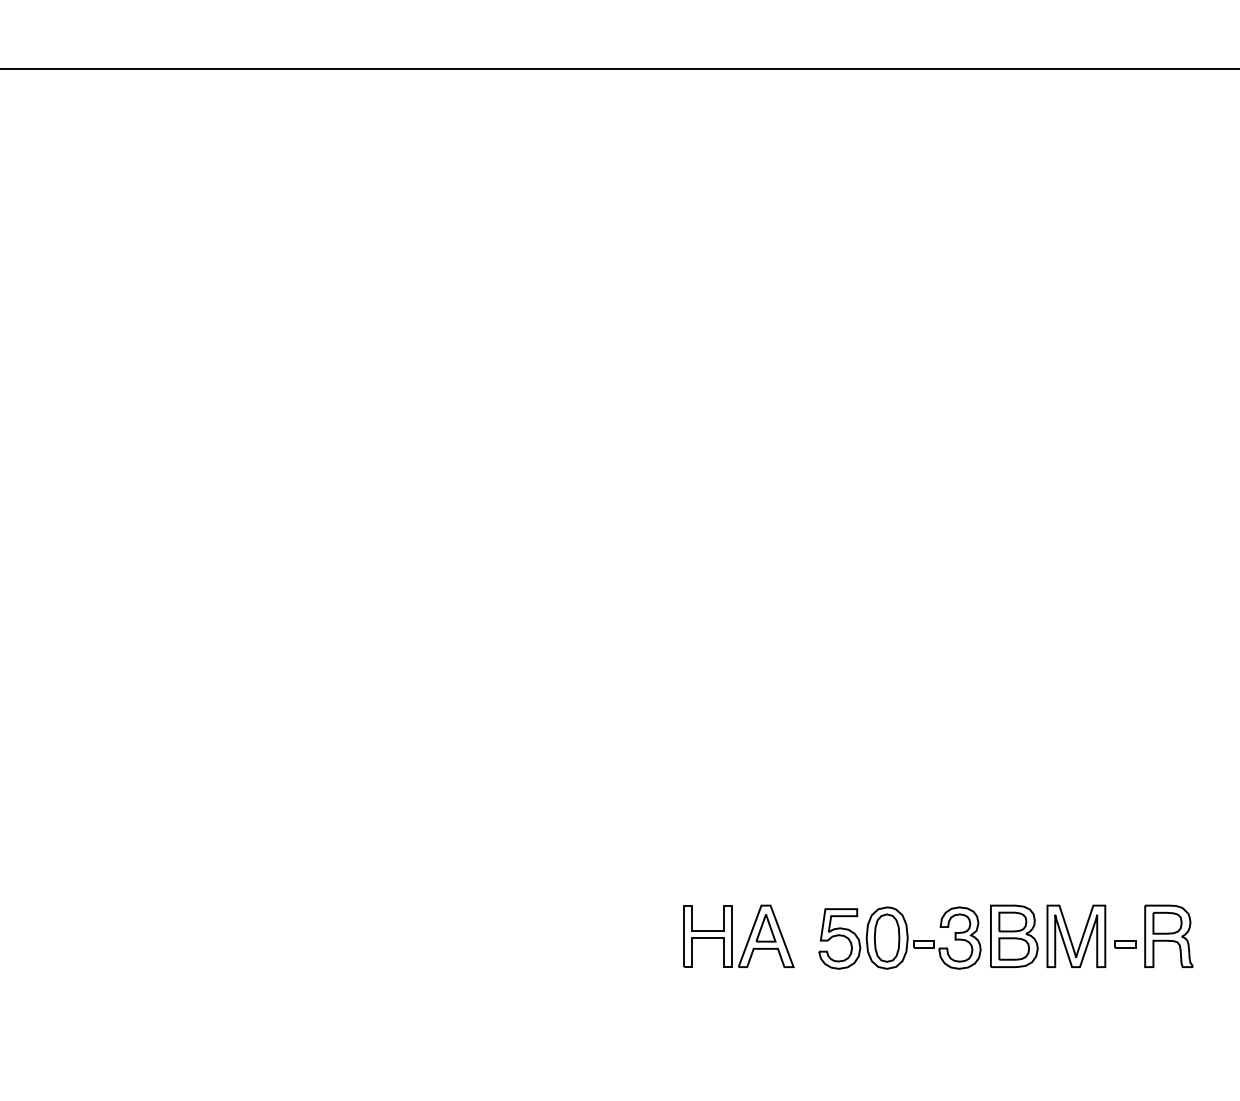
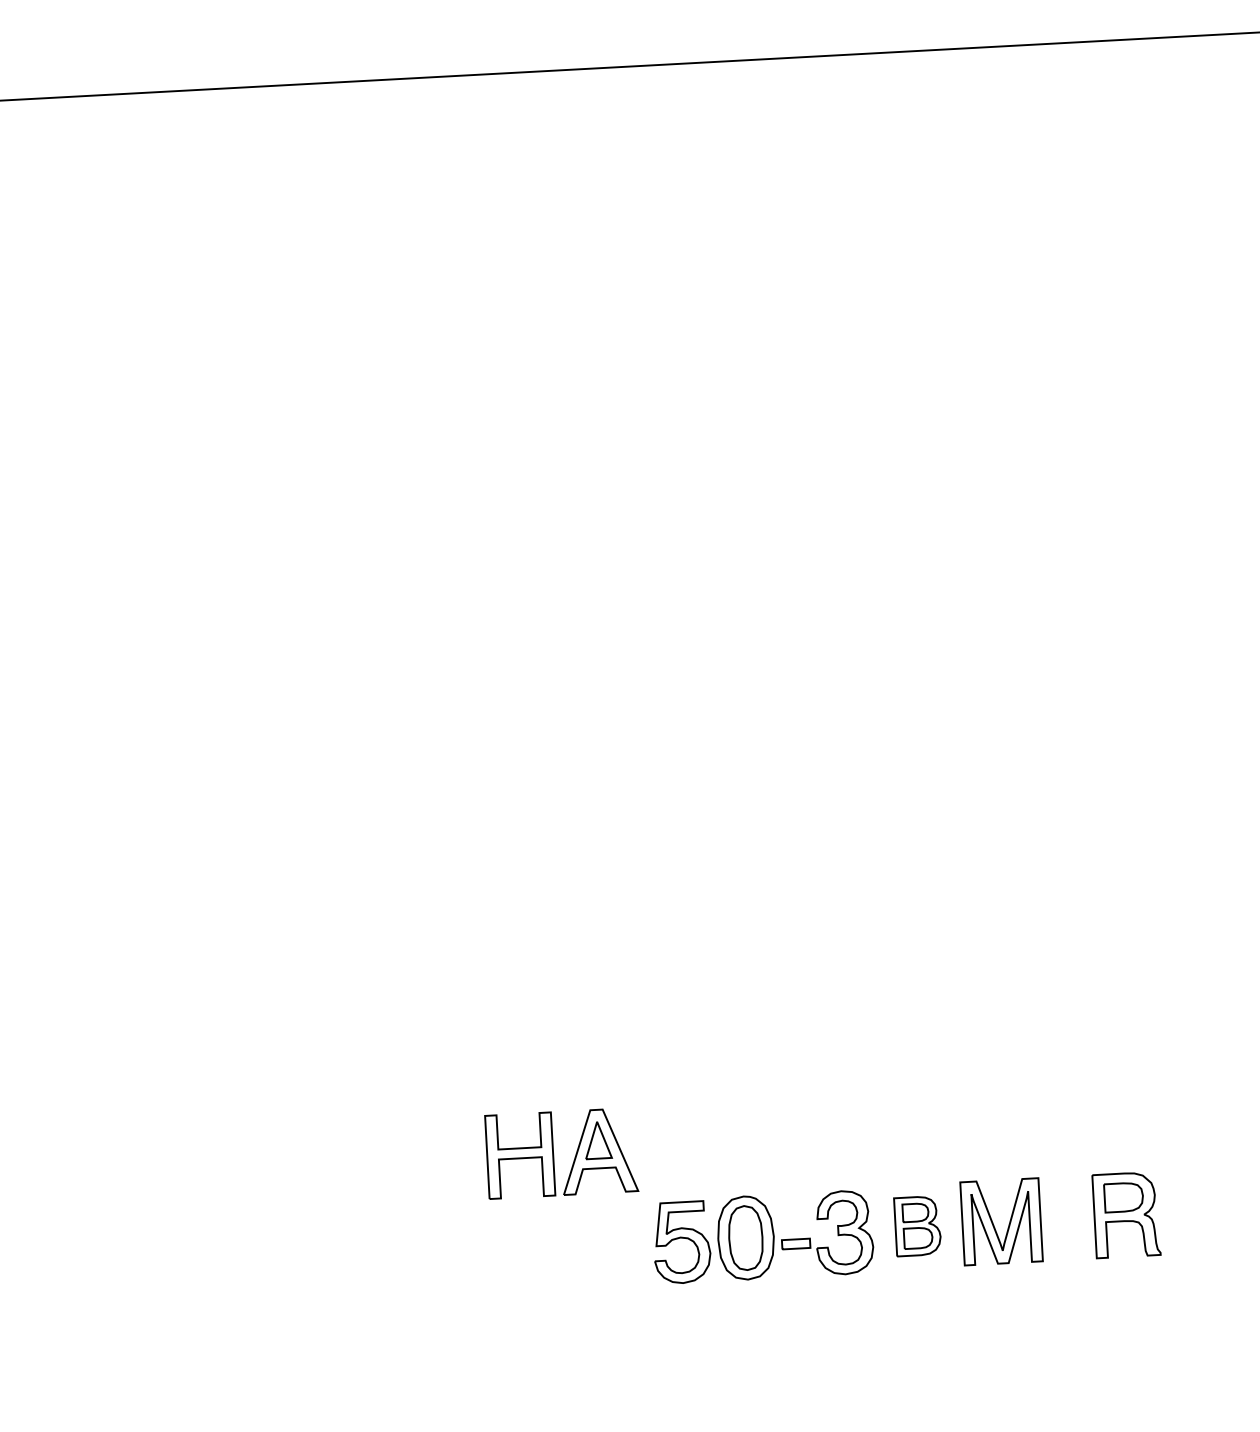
part: (738, 935) -> (561, 1152), moved
part: (1014, 935) -> (917, 1225), size x0.7
part: (1125, 944) -> (1068, 1229), removed

